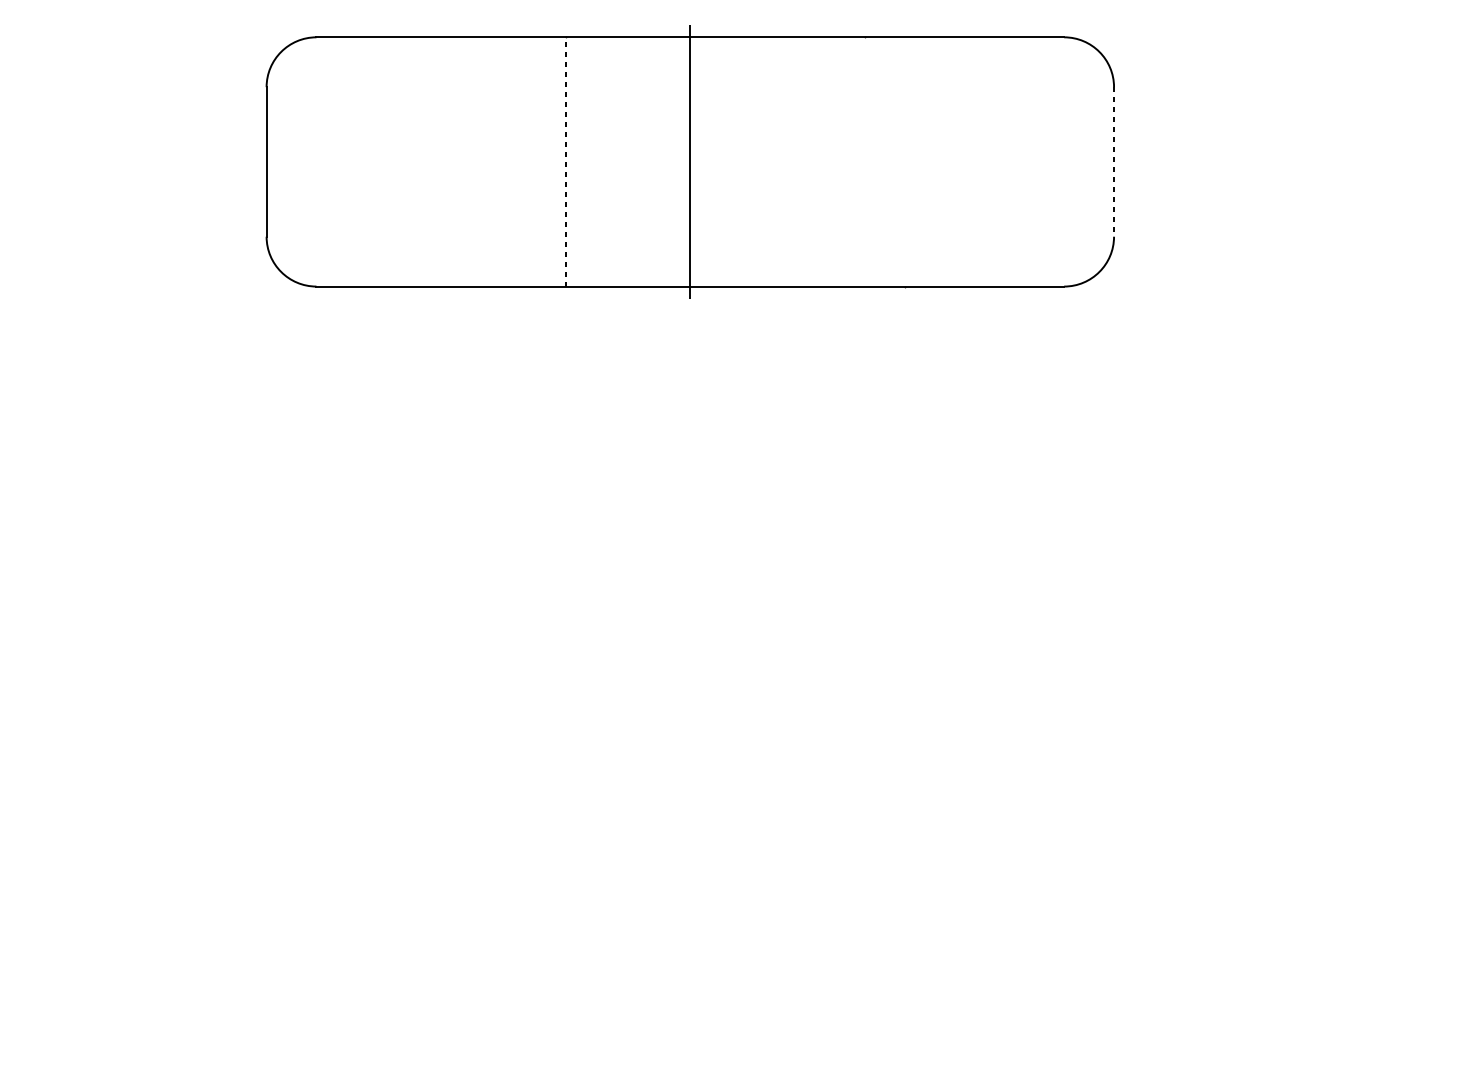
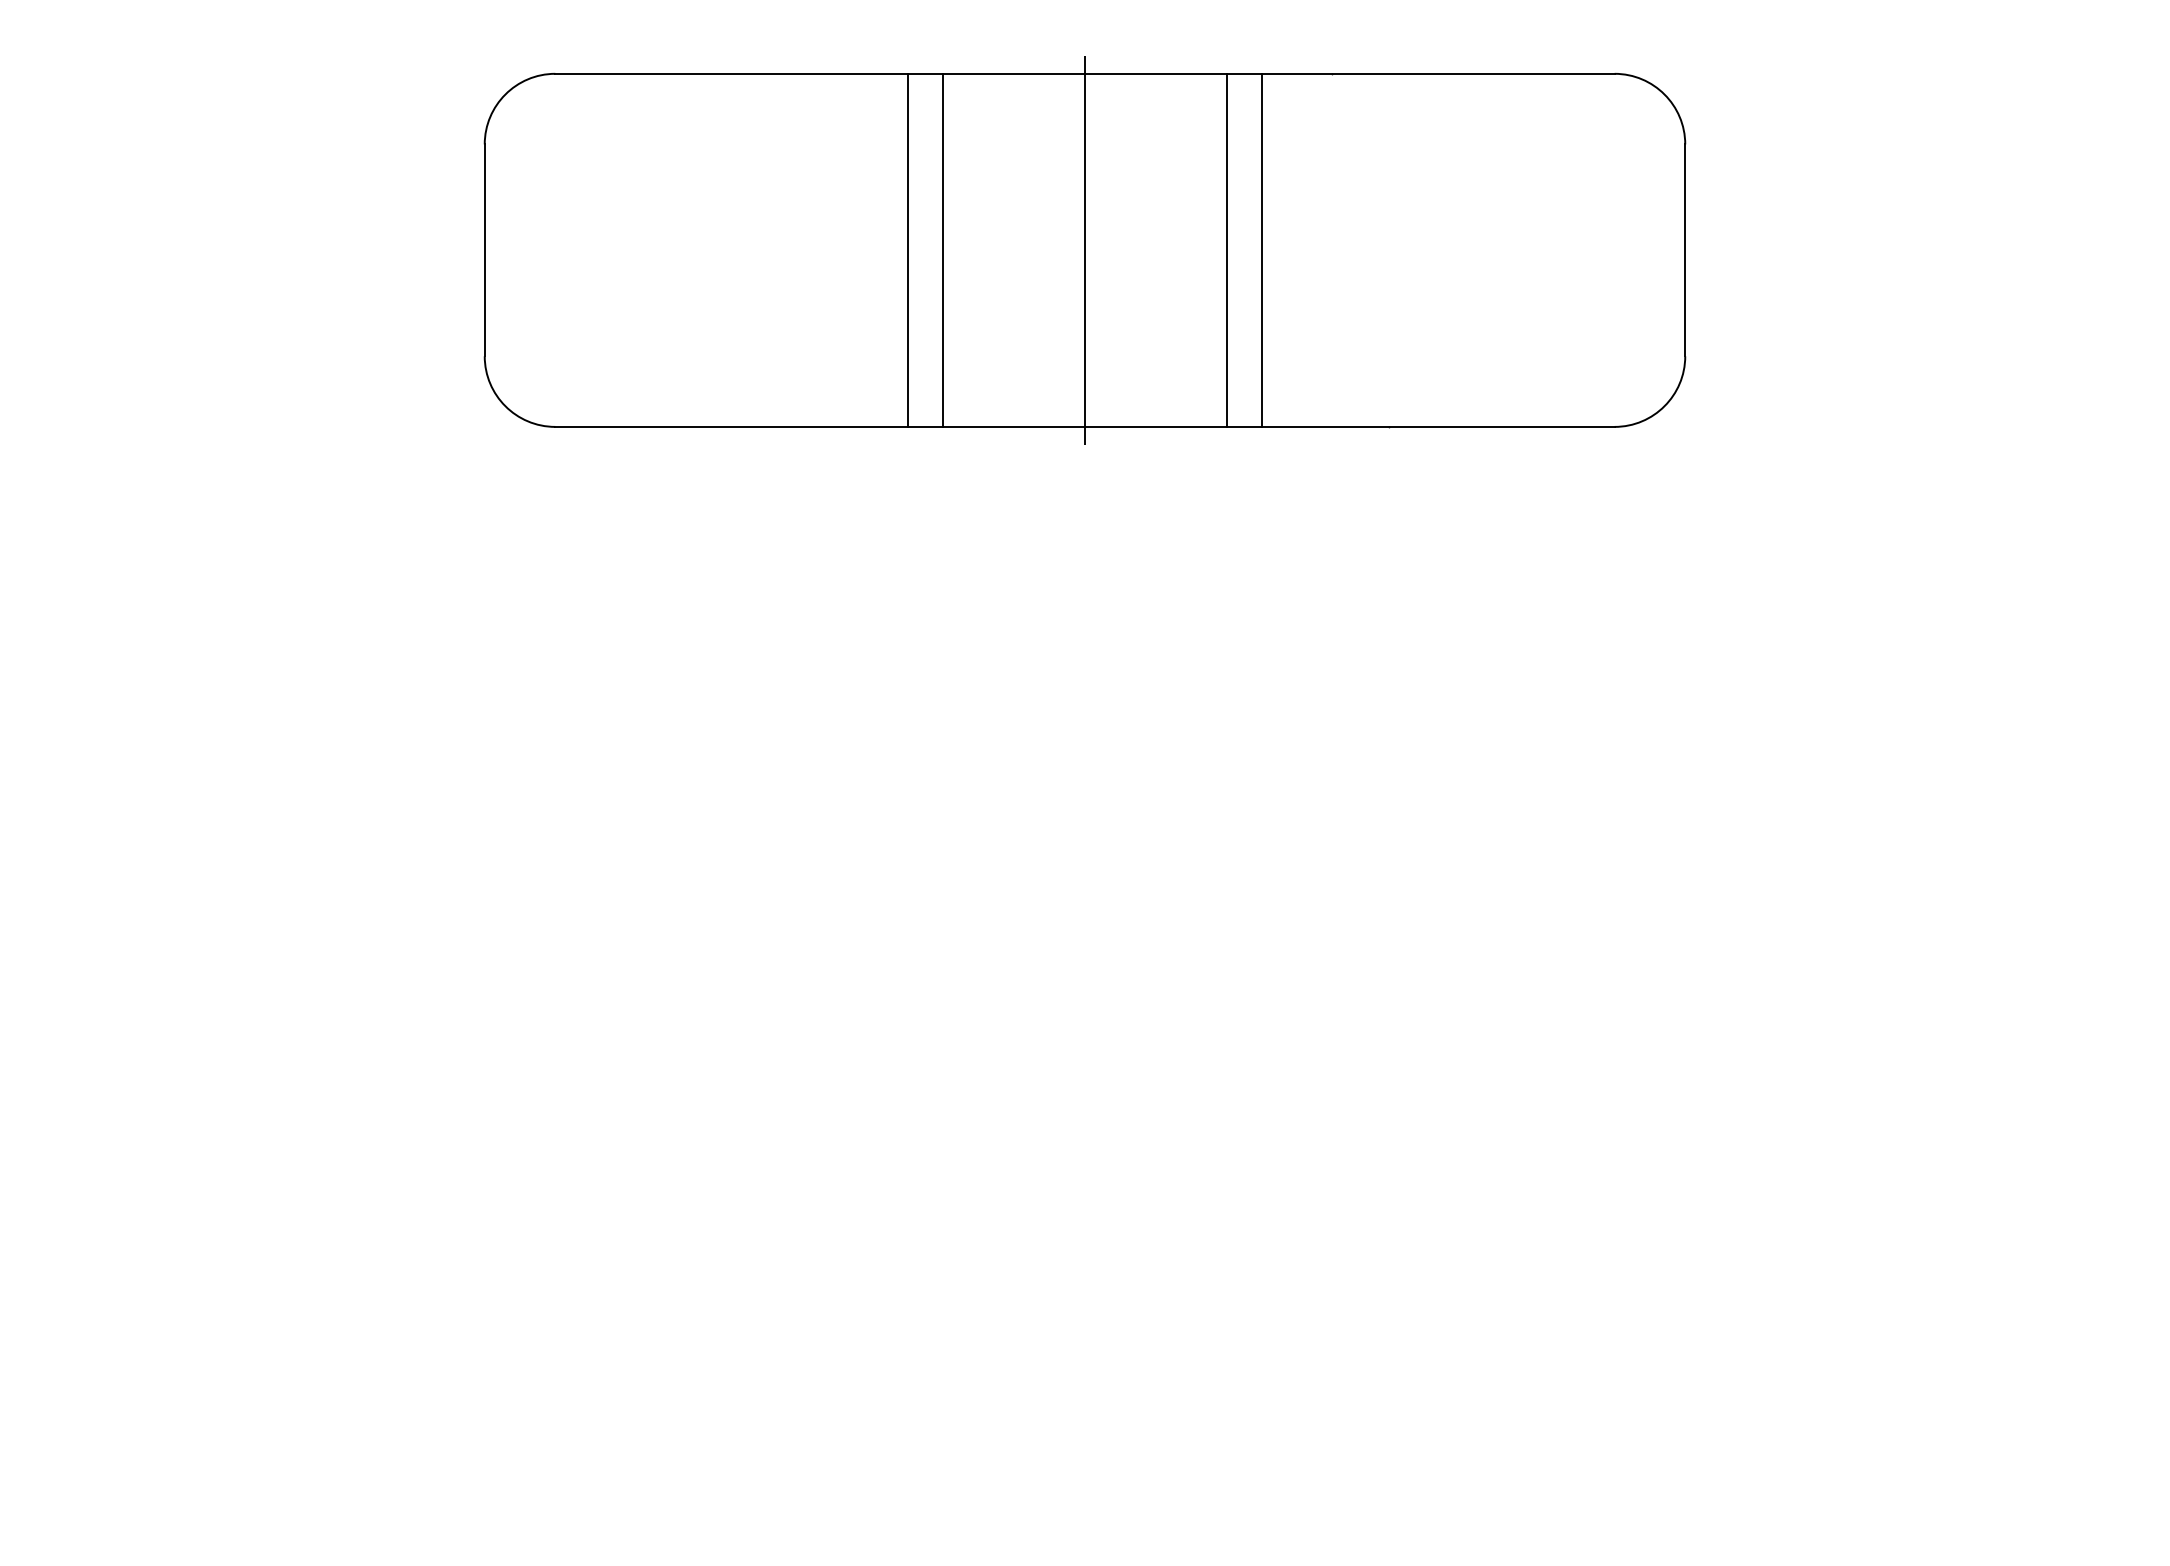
line: (590, 161) -> (943, 249), added
line: (790, 161) -> (1226, 249), added
line: (814, 161) -> (1261, 249), added
line: (565, 162) -> (908, 250), dashed -> solid
line: (1114, 162) -> (1685, 250), dashed -> solid

